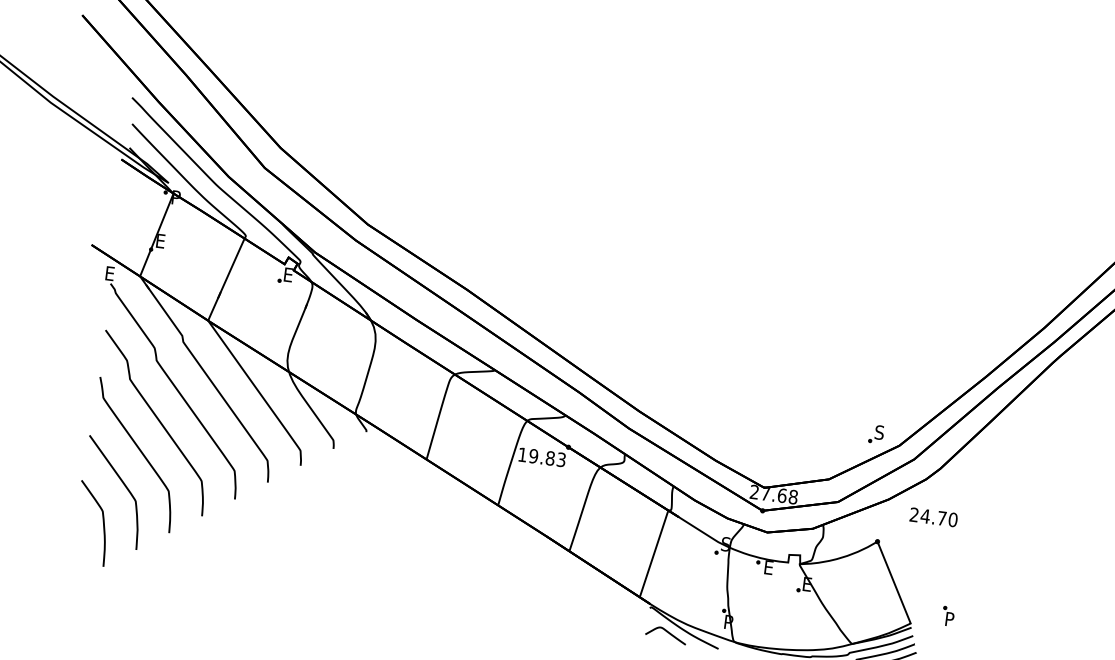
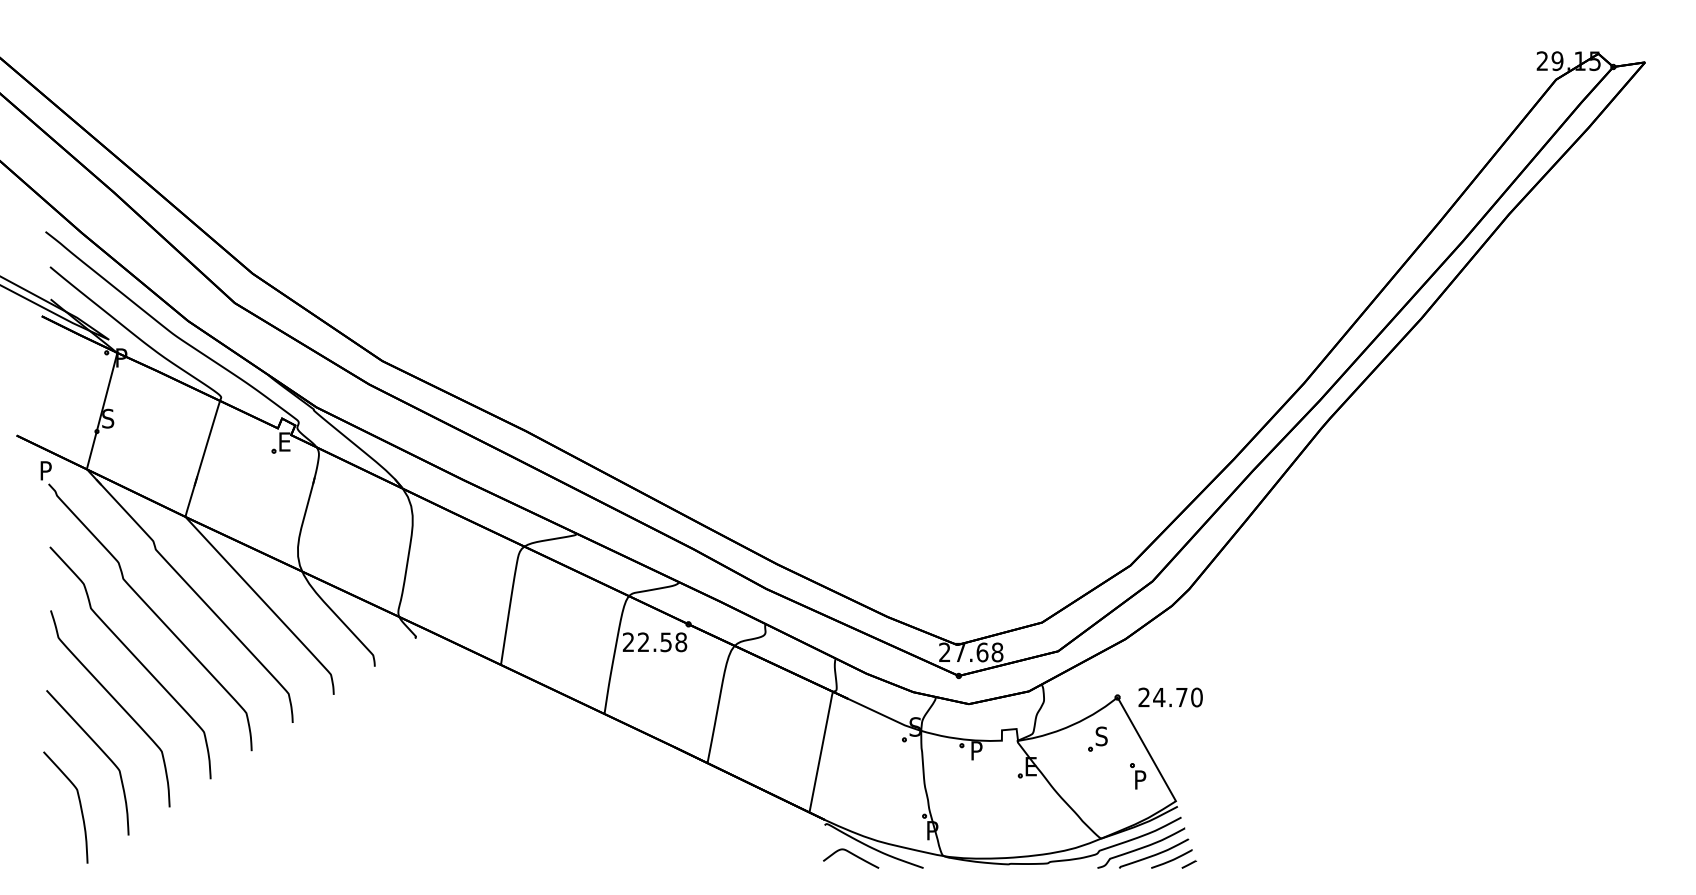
text: (160, 241) -> (108, 418), E -> S
text: (111, 273) -> (47, 470), E -> P
part: (876, 433) -> (1097, 738), moved
text: (541, 457) -> (654, 642), 19.83 -> 22.58
text: (933, 517) -> (1170, 697), moved
text: (769, 567) -> (977, 750), E -> P
part: (948, 616) -> (1138, 776), moved

